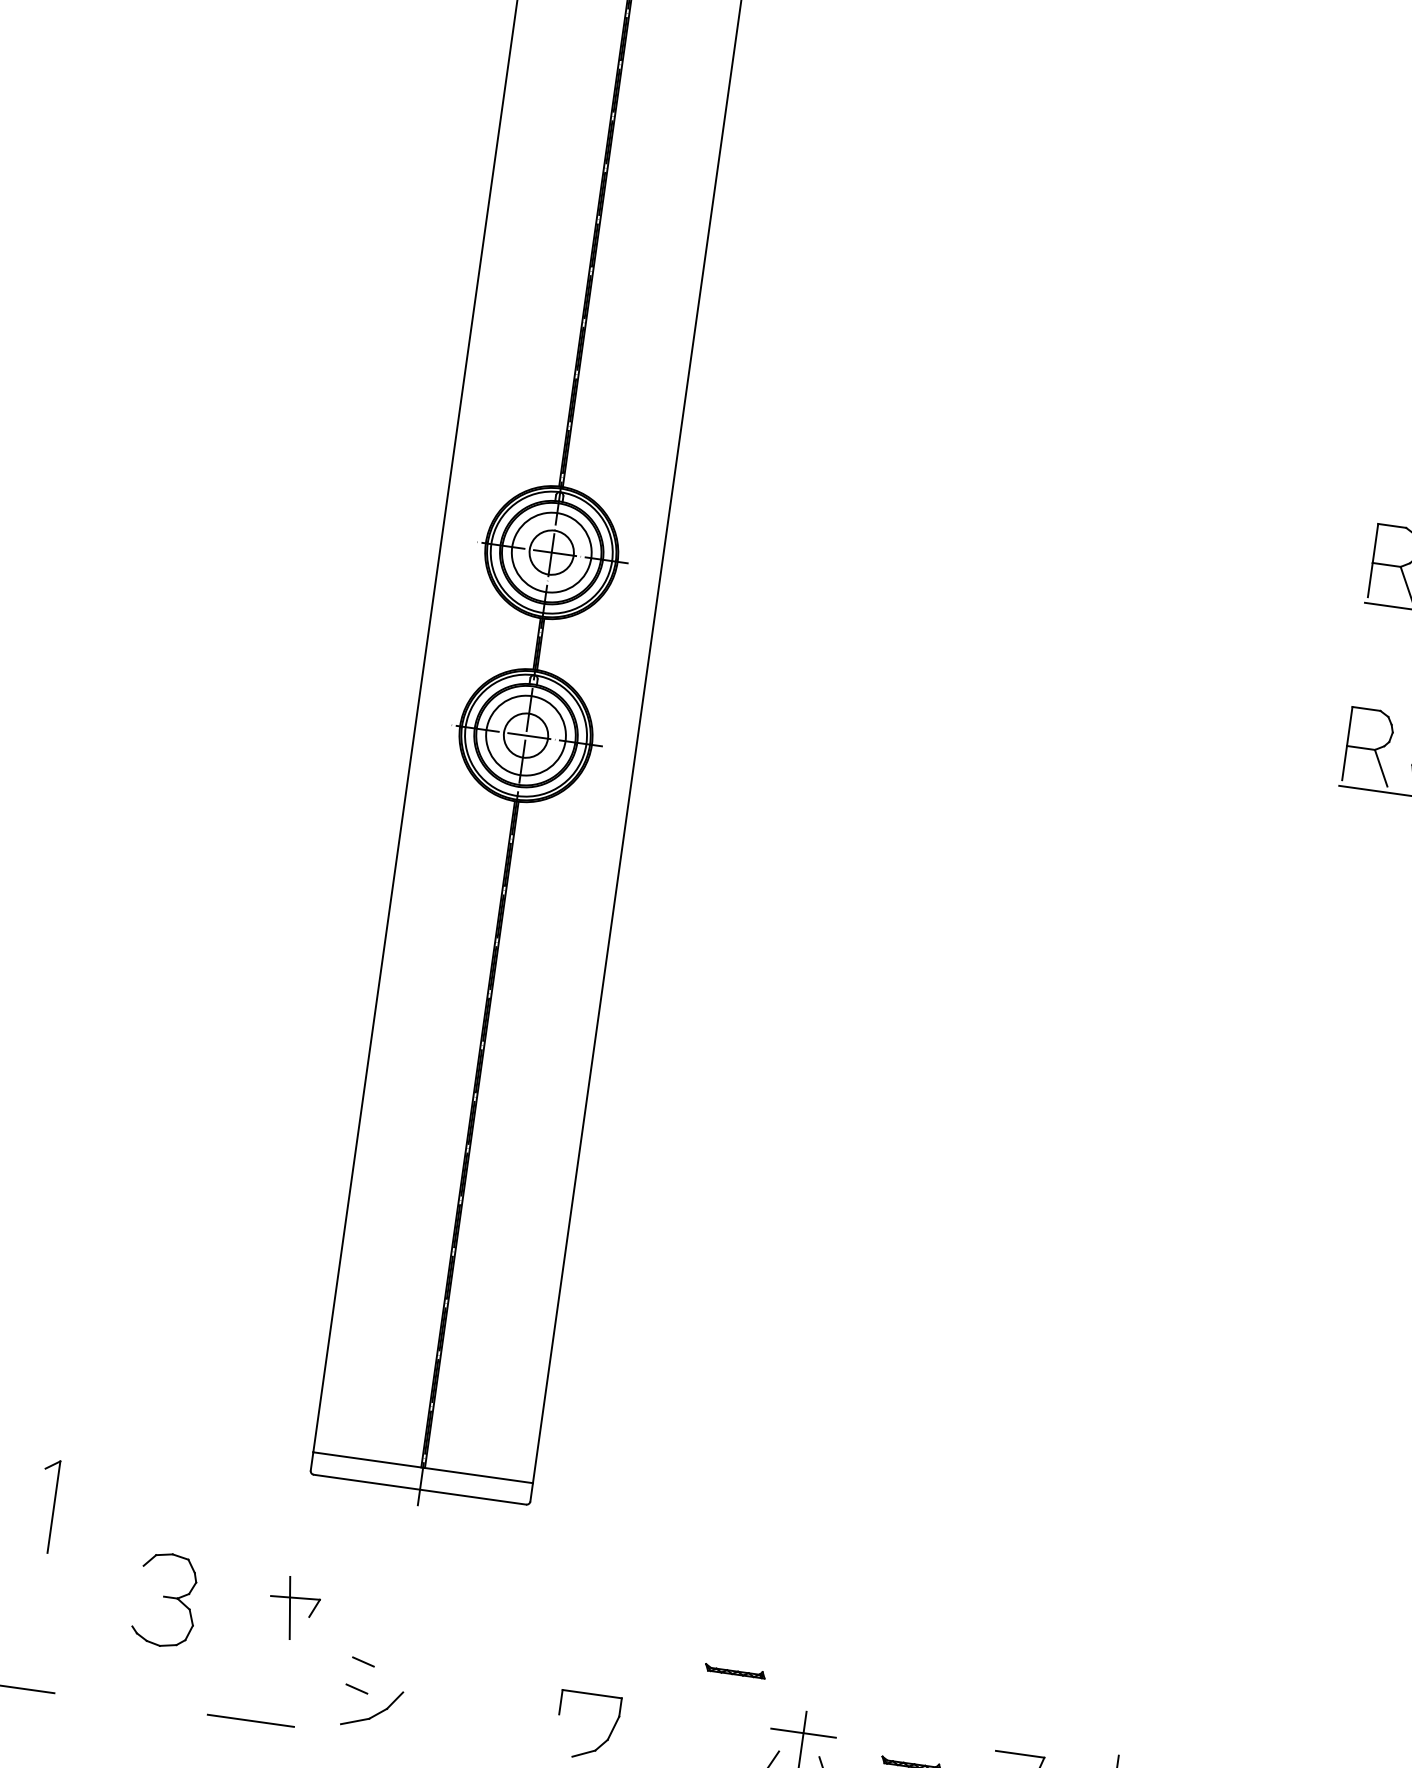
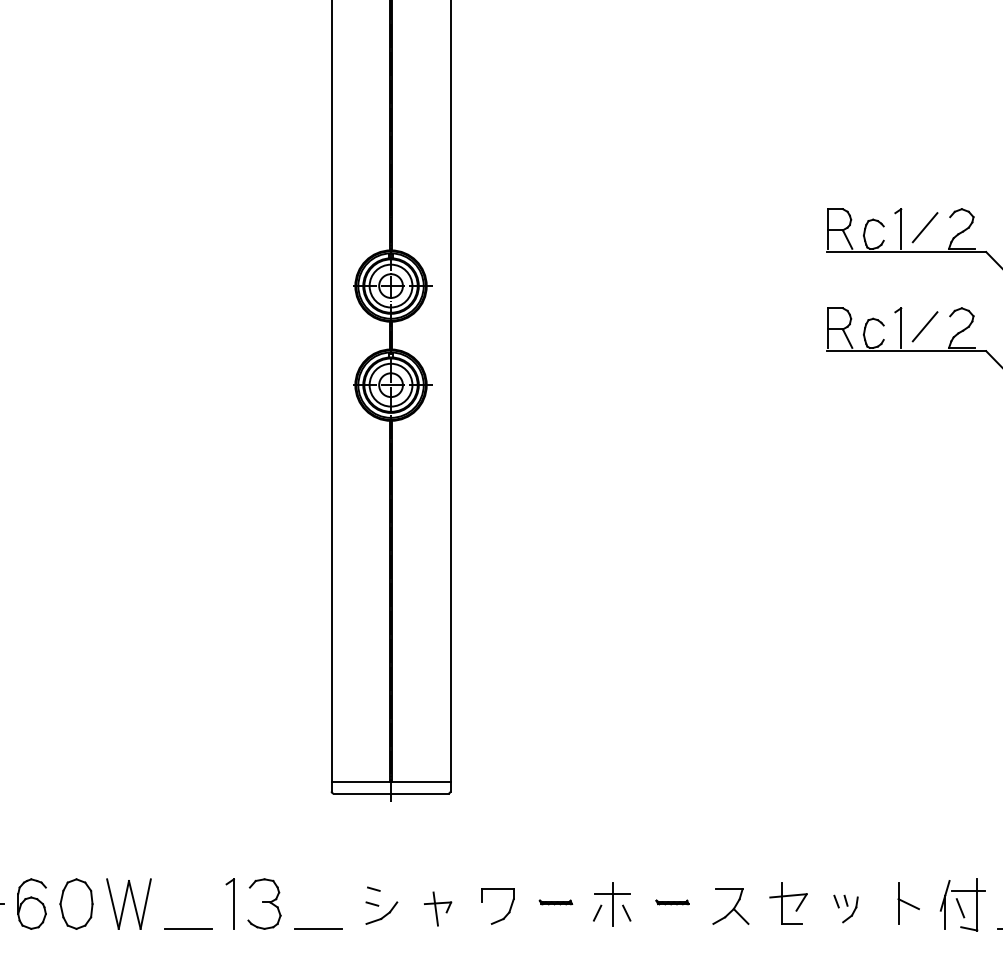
part: (45, 1504) -> (229, 903), moved
part: (166, 1599) -> (264, 903), moved
part: (295, 1607) -> (438, 908), moved
part: (734, 1671) -> (555, 902), moved

